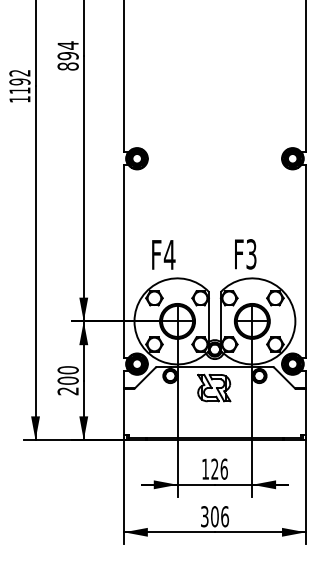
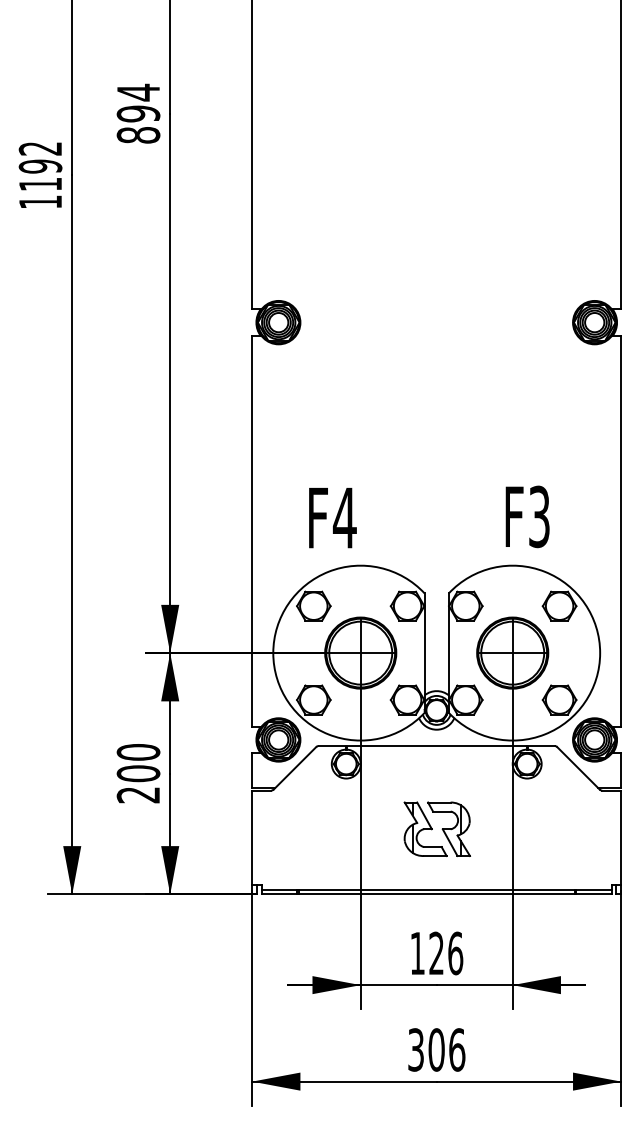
text: (245, 254) -> (527, 517), moved
part: (214, 387) -> (437, 828), moved

